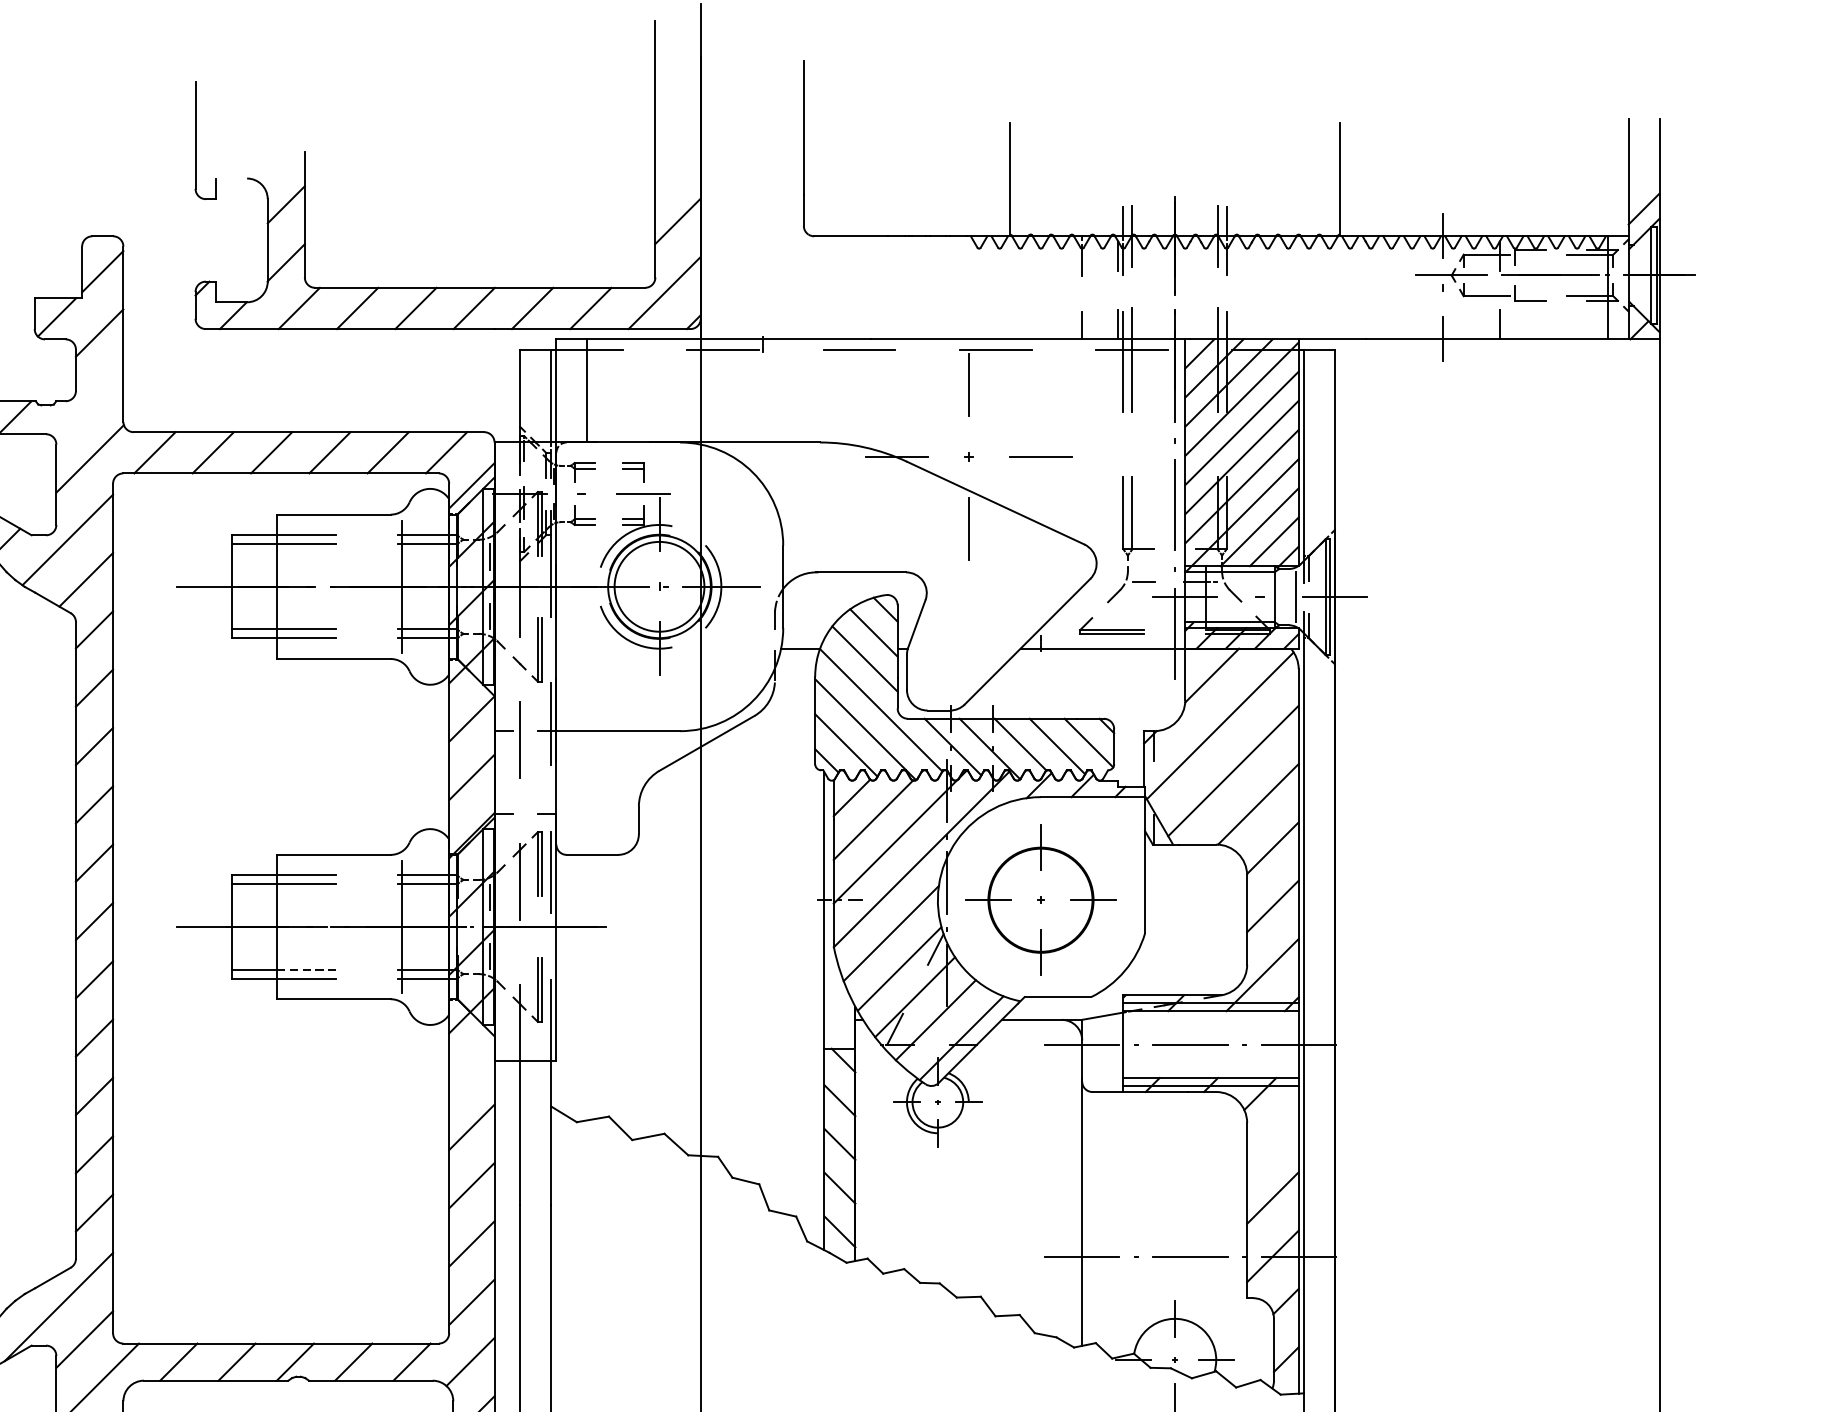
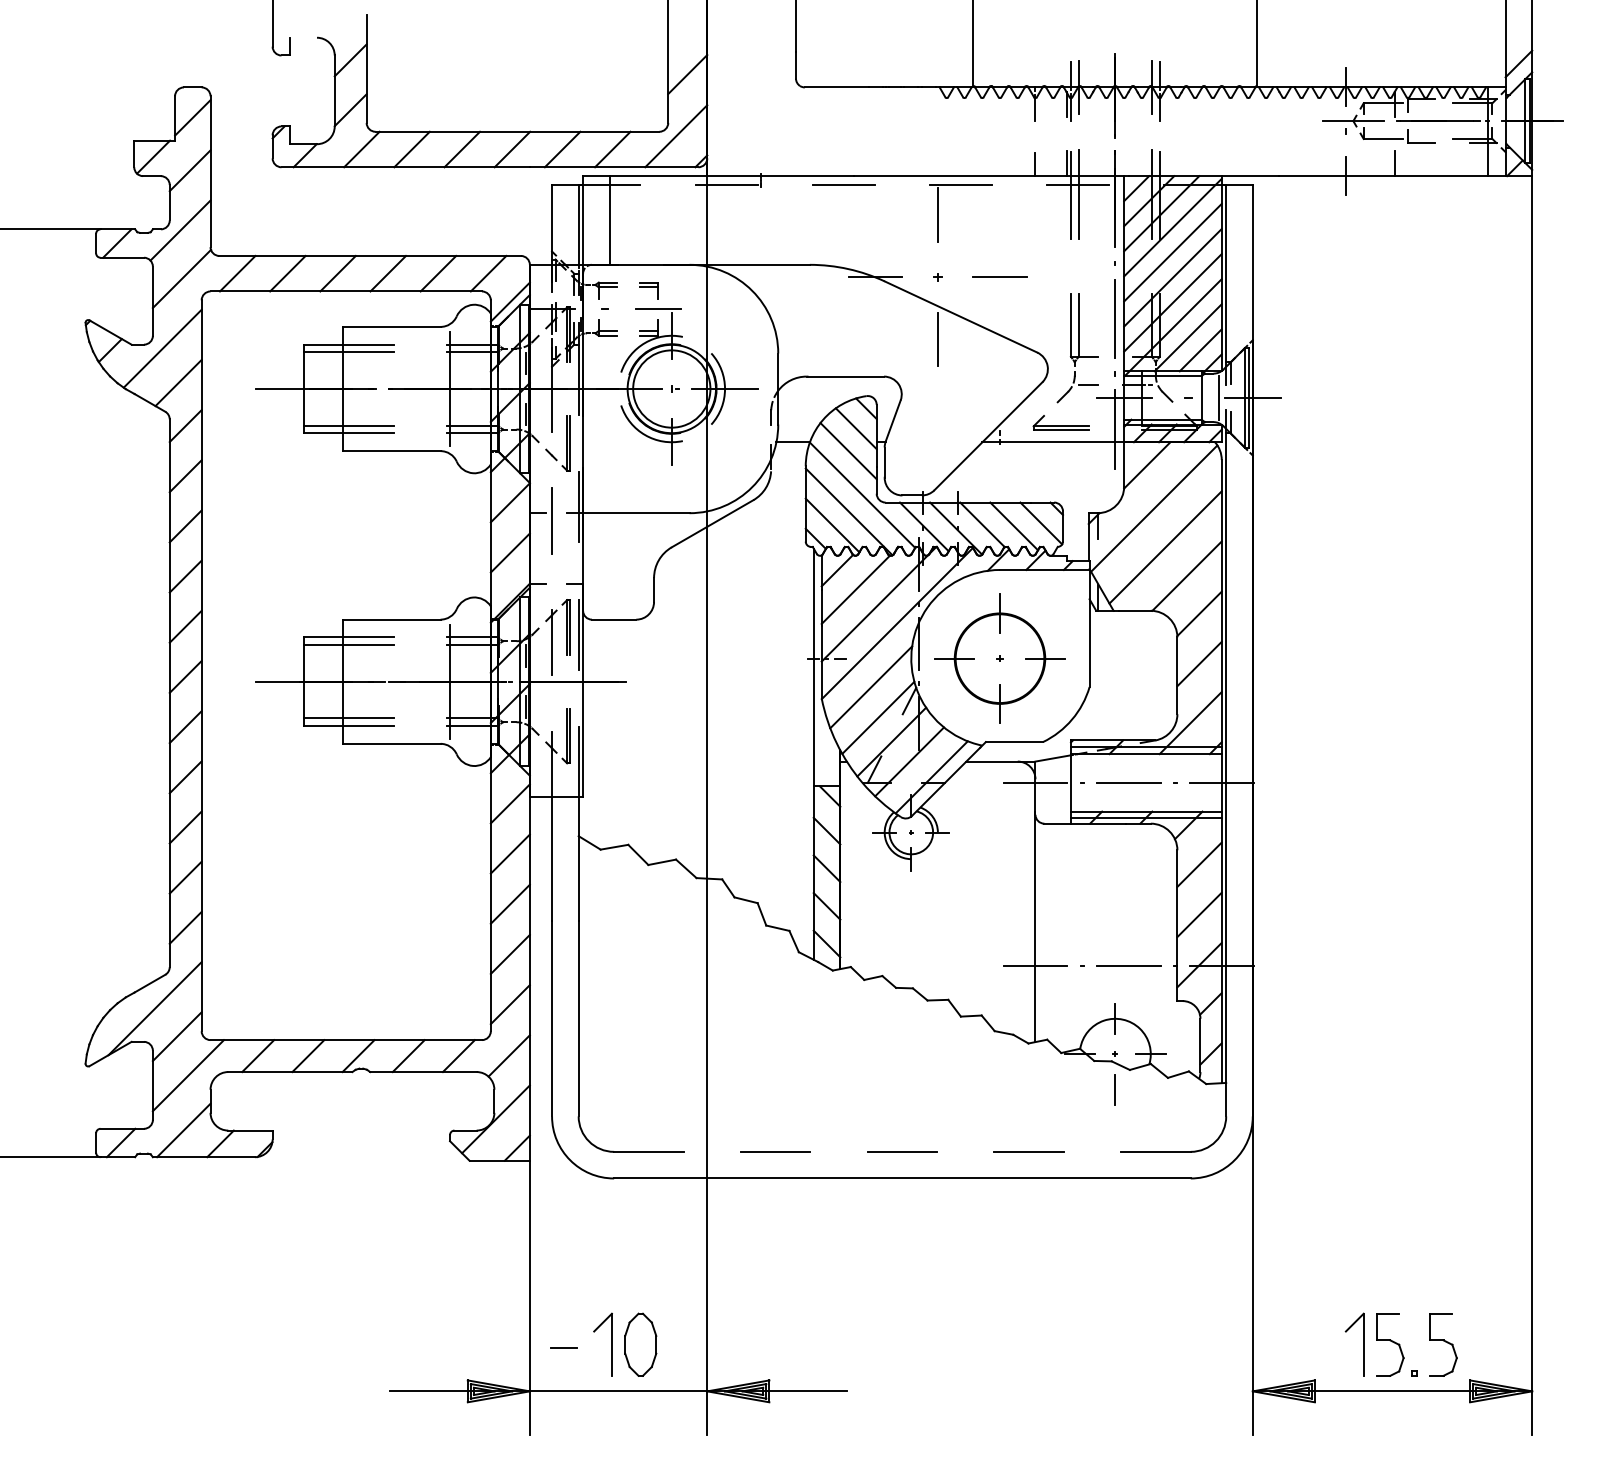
line: (88, 402) -> (180, 230), added
line: (306, 969) -> (368, 718), dashed -> solid
line: (470, 1068) -> (509, 803), added
line: (1272, 1139) -> (1199, 864), added

